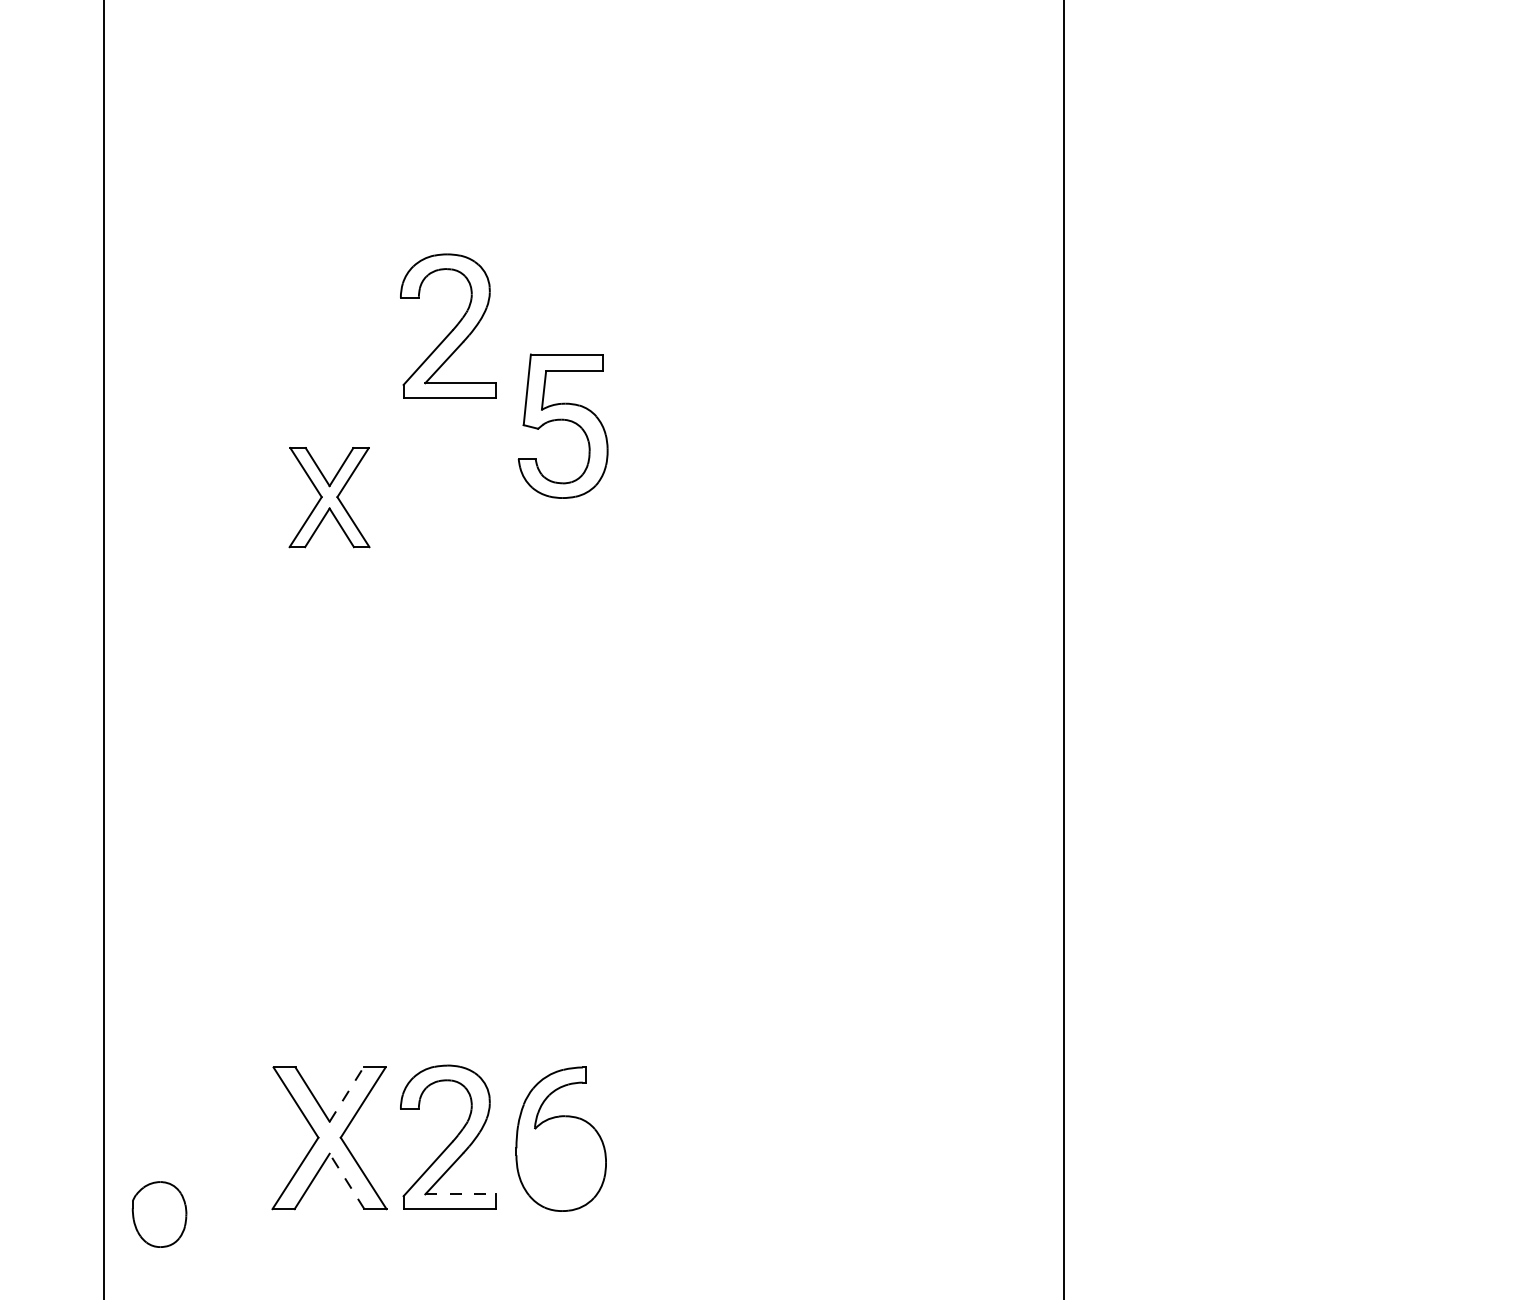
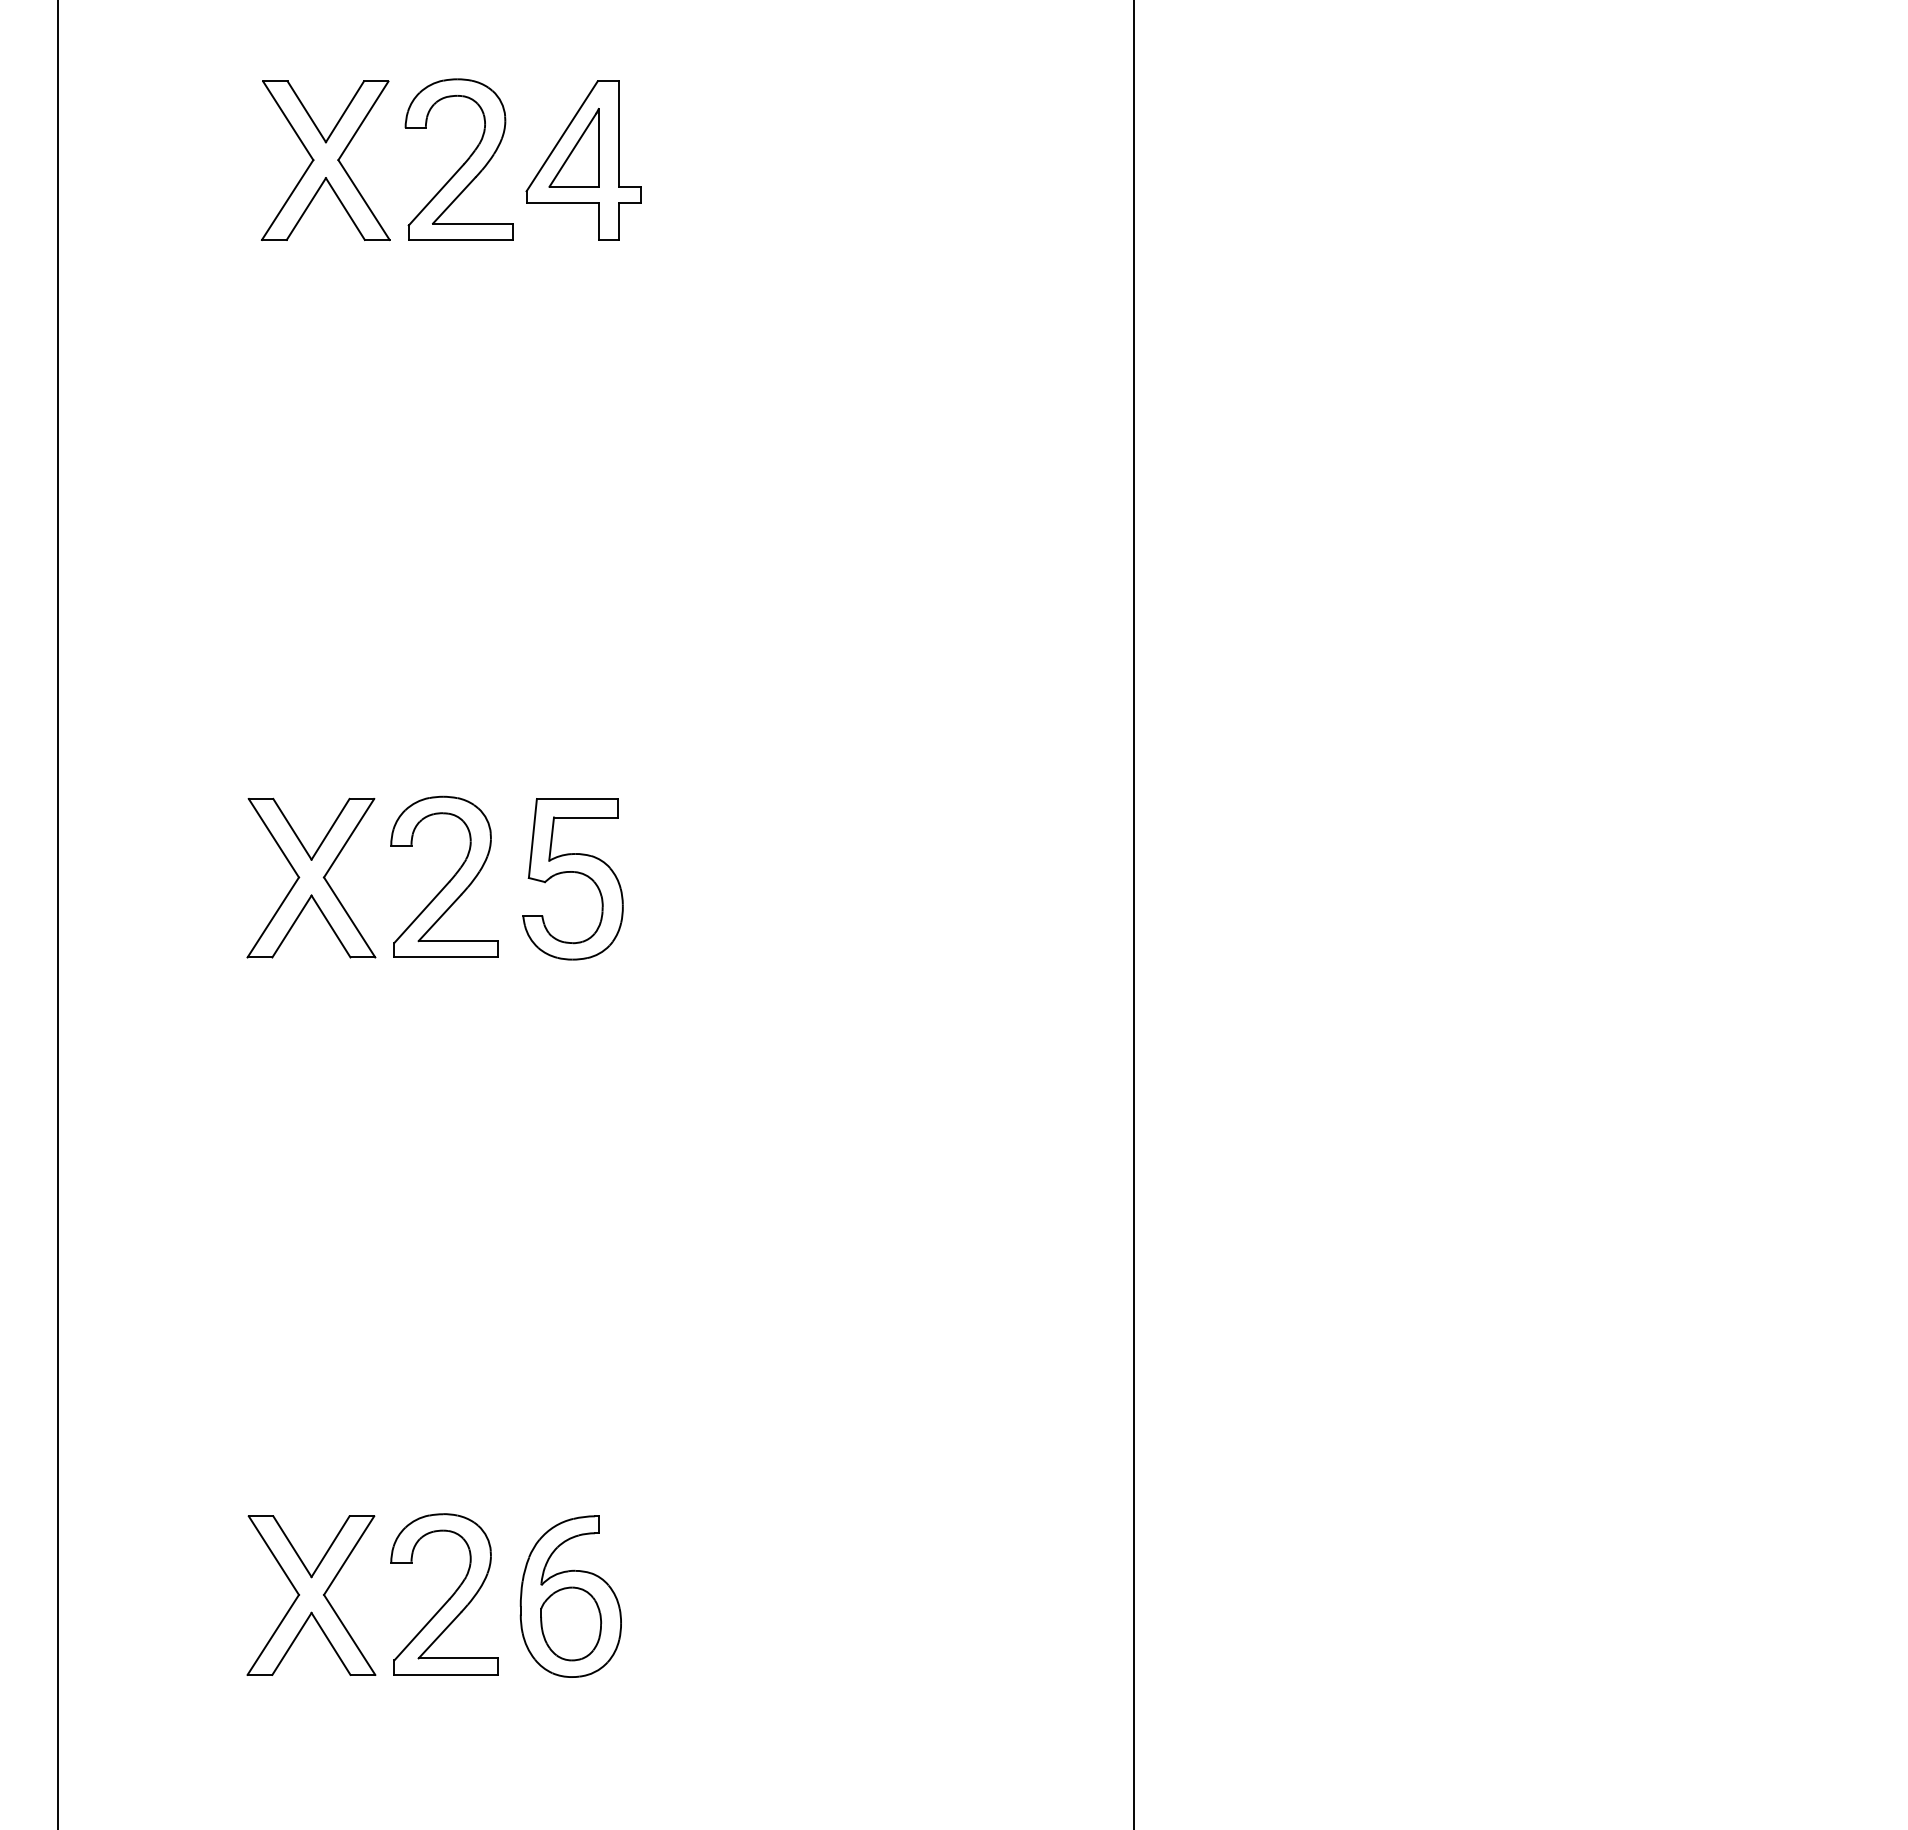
part: (452, 329) -> (449, 880), moved
part: (565, 421) -> (575, 873), moved
part: (329, 497) -> (311, 877), size x1.43
line: (346, 1094) -> (330, 1546), dashed -> solid
line: (347, 1181) -> (331, 1643), dashed -> solid
line: (460, 1194) -> (458, 1658), dashed -> solid
part: (159, 1214) -> (571, 1623), moved

